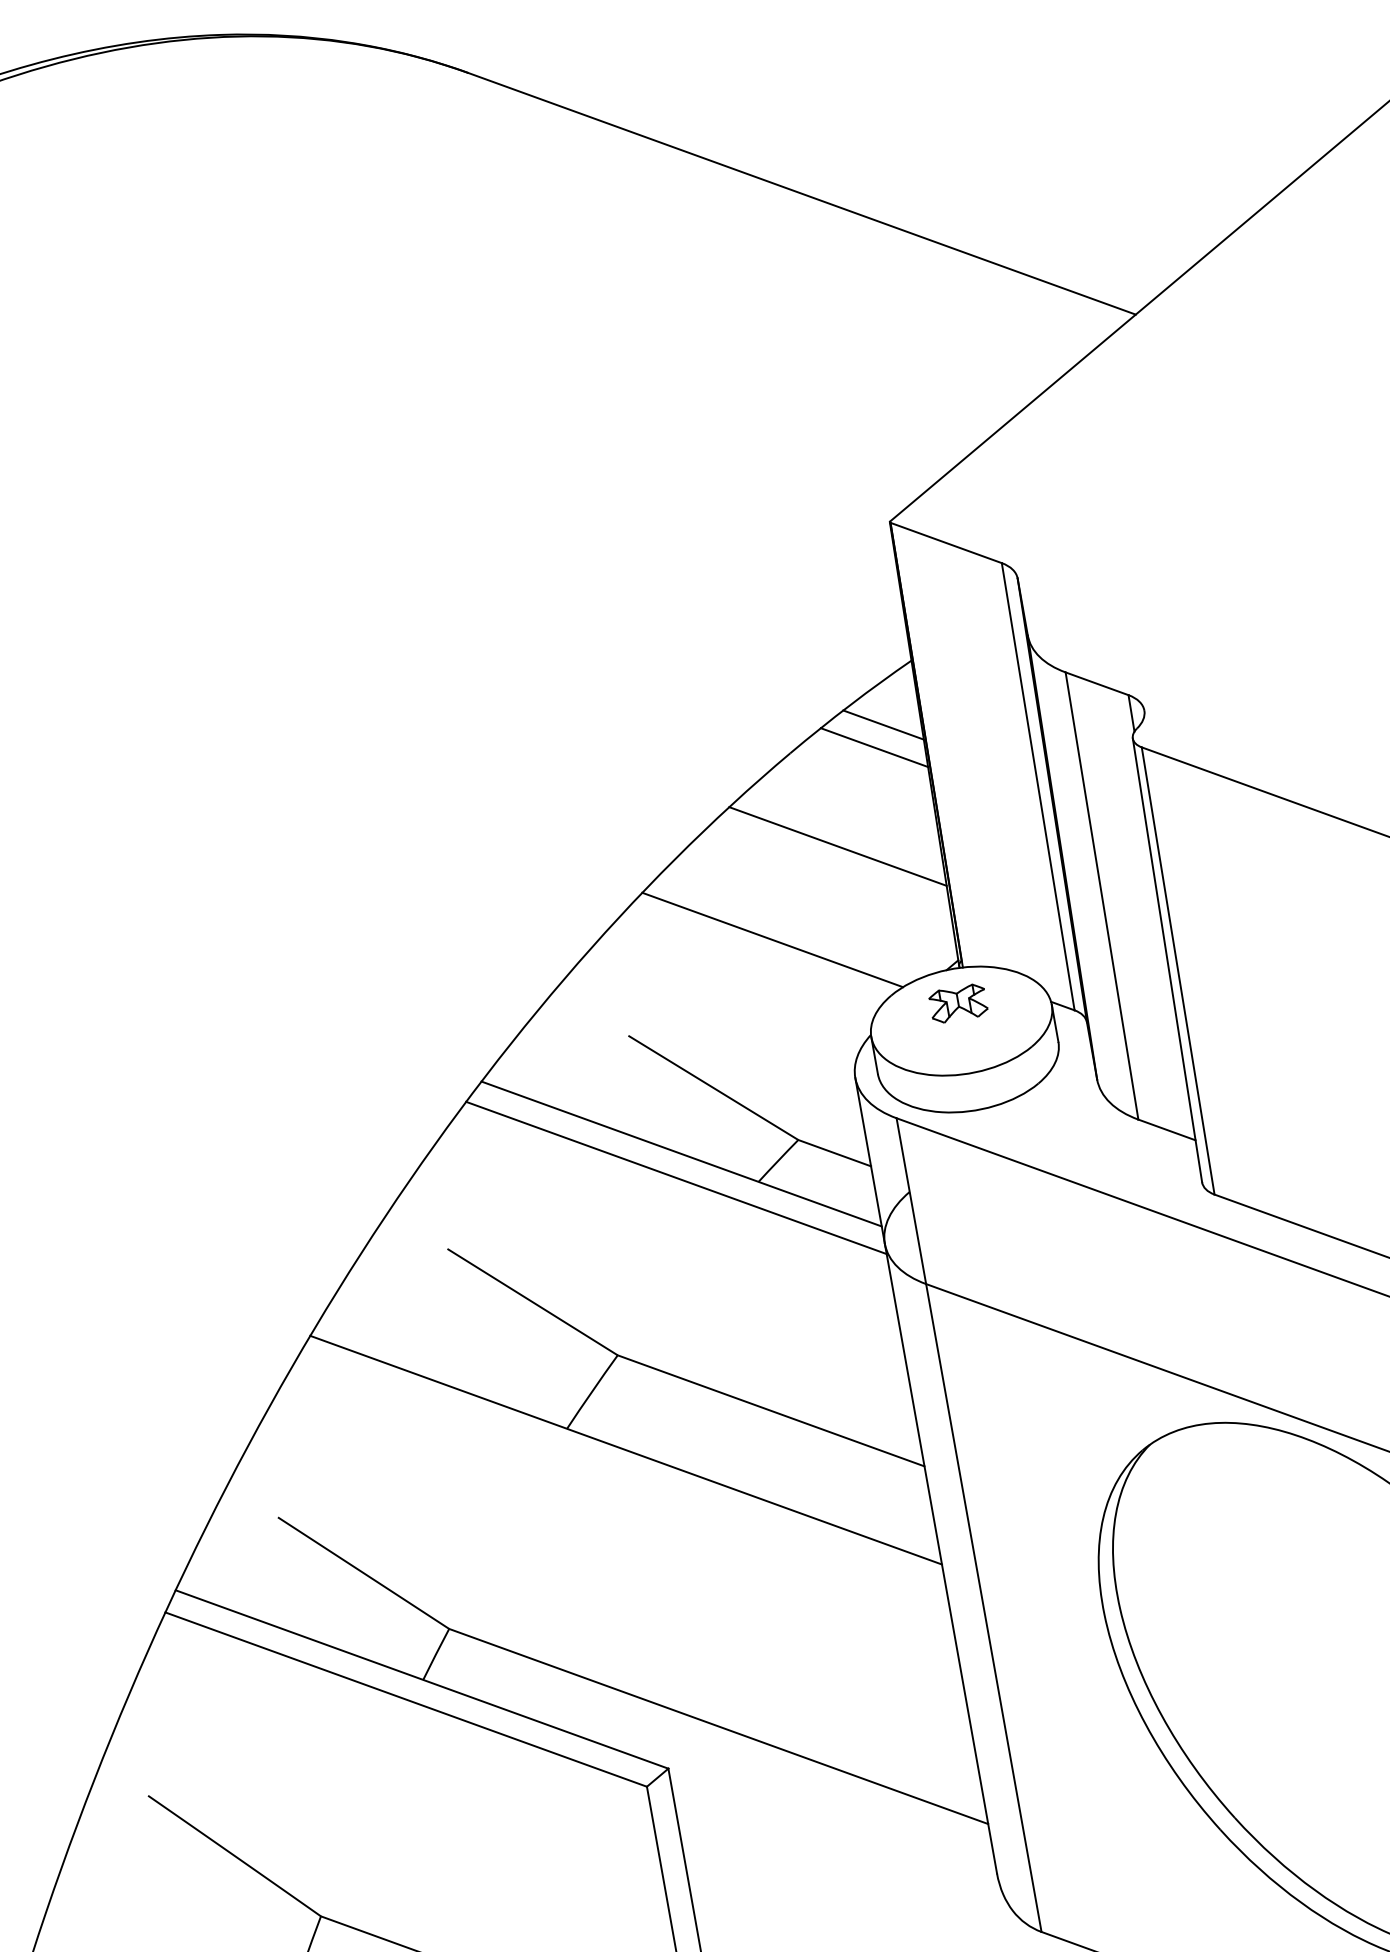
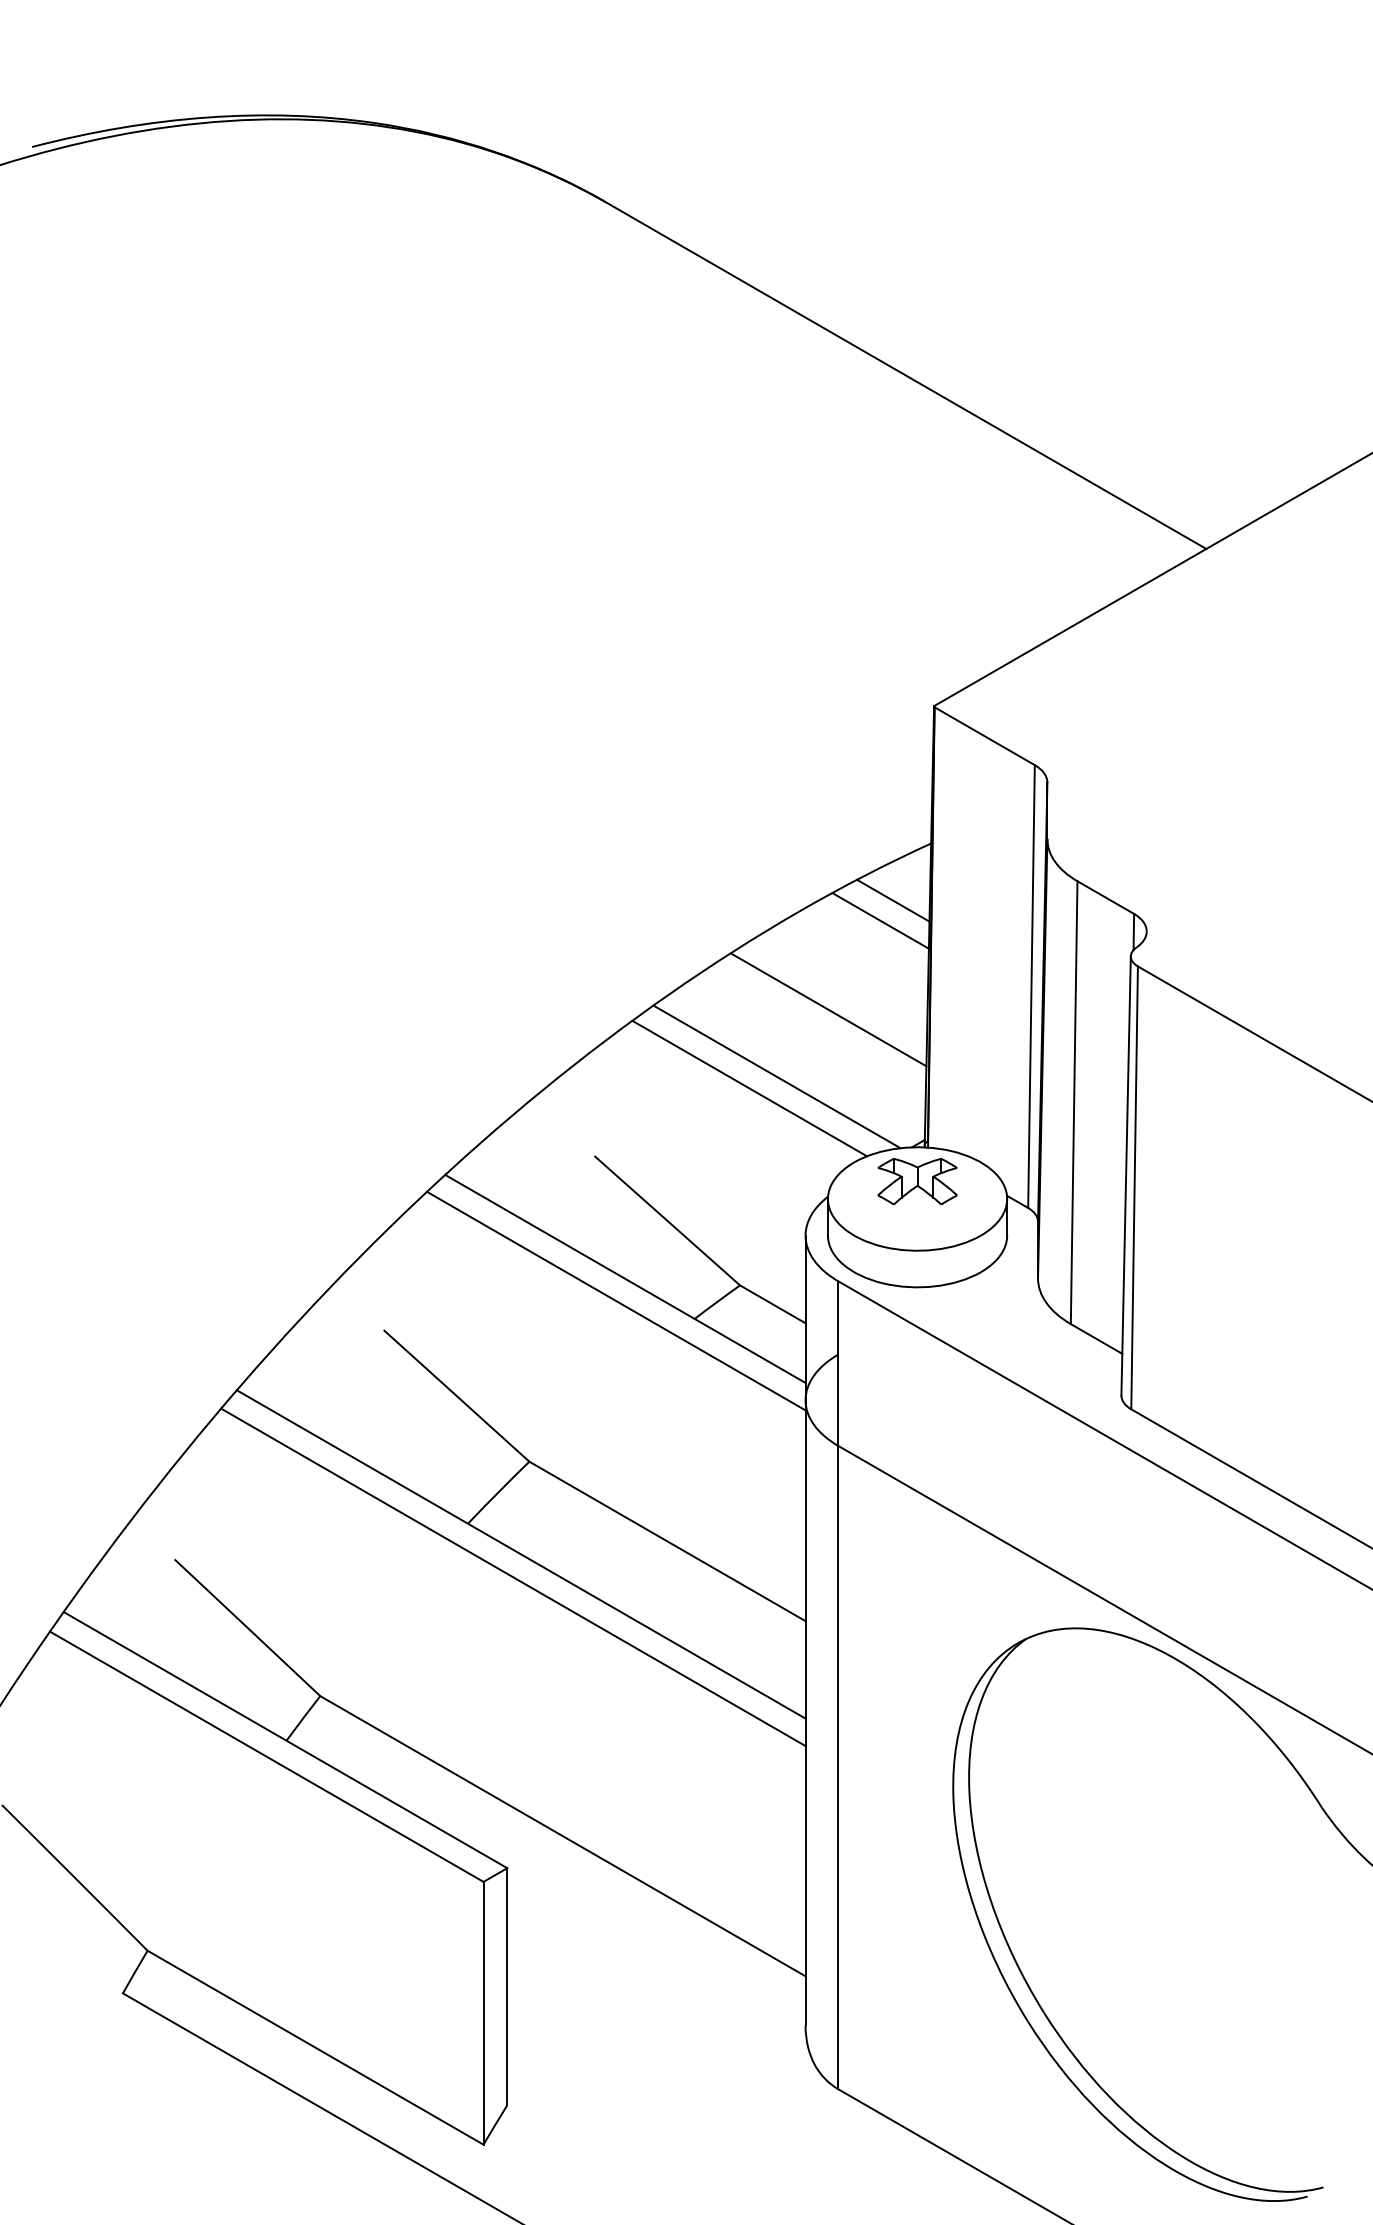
line: (797, 923) -> (776, 1076), added
part: (958, 1003) -> (917, 1181), size x1.43
line: (622, 1474) -> (513, 1577), added

